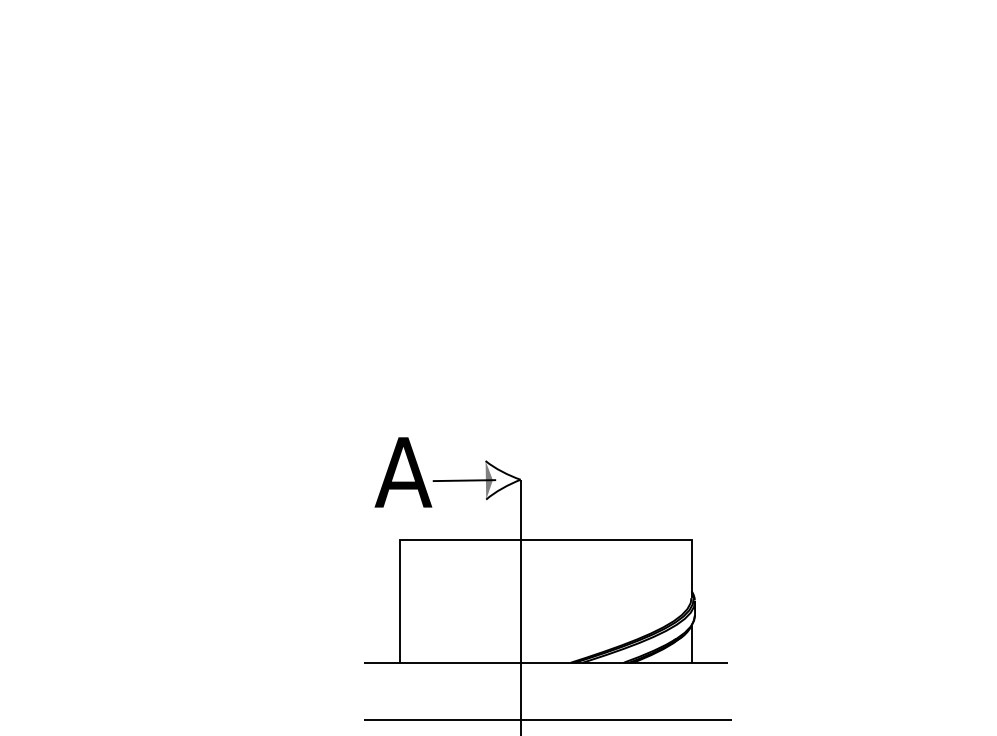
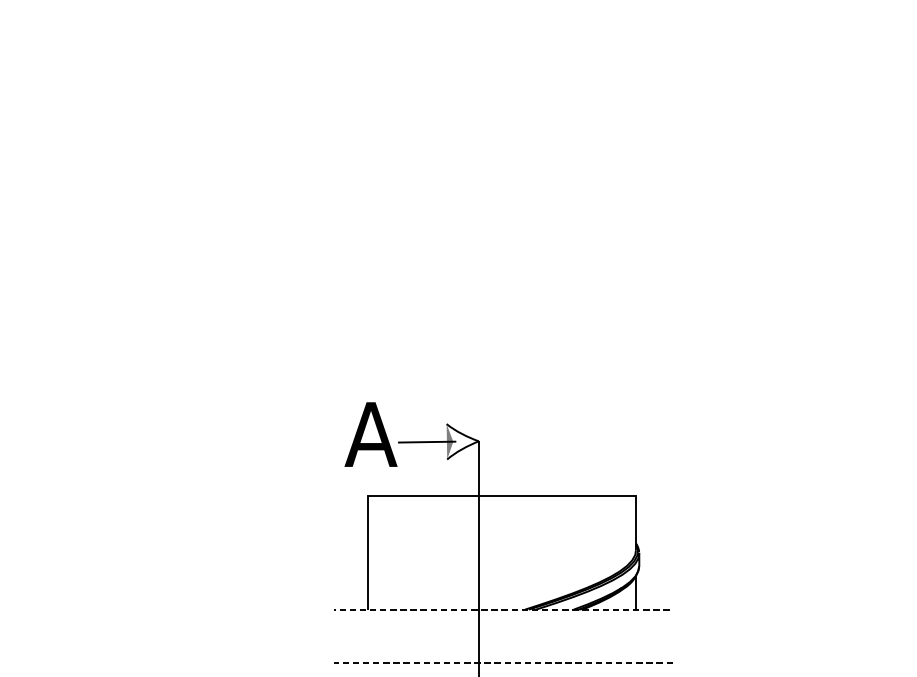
line: (545, 662) -> (501, 609), solid -> dashed
line: (547, 720) -> (503, 662), solid -> dashed

